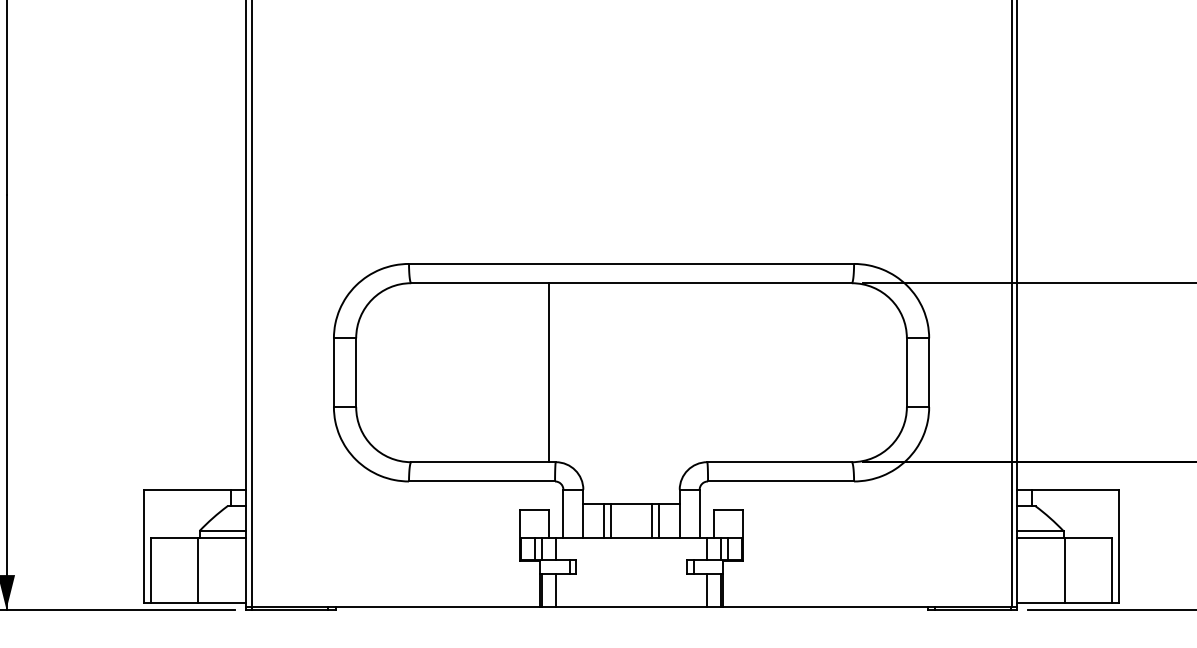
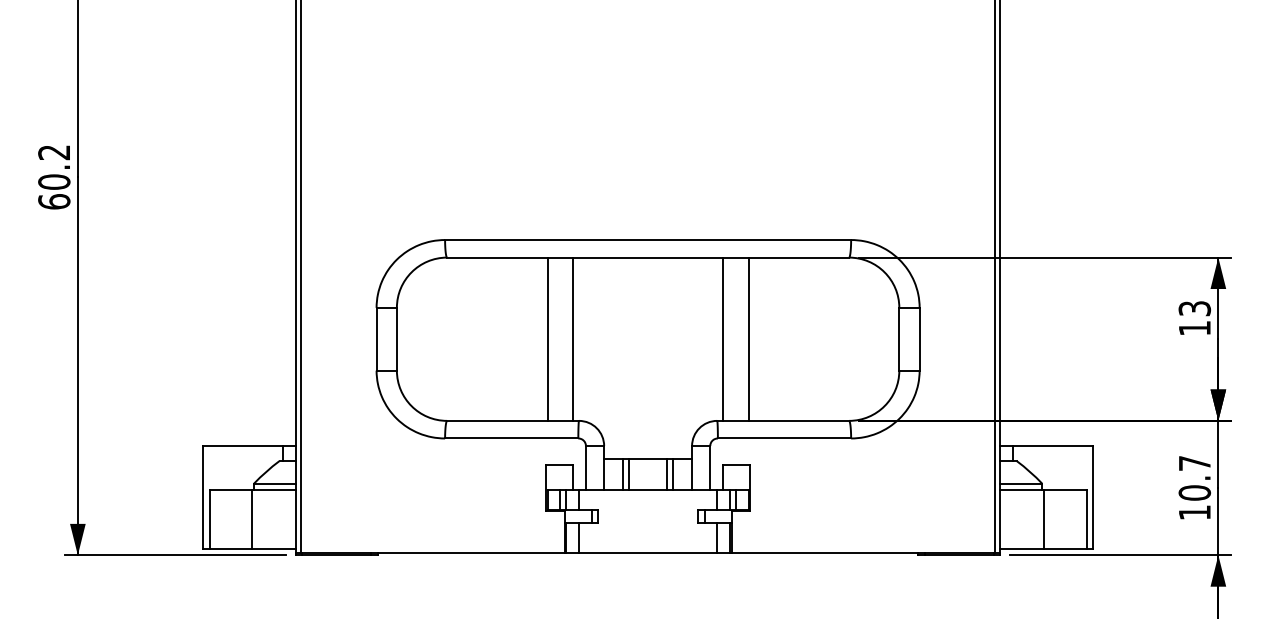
line: (521, 371) -> (547, 338), added
line: (714, 371) -> (723, 338), added
line: (741, 371) -> (748, 338), added

